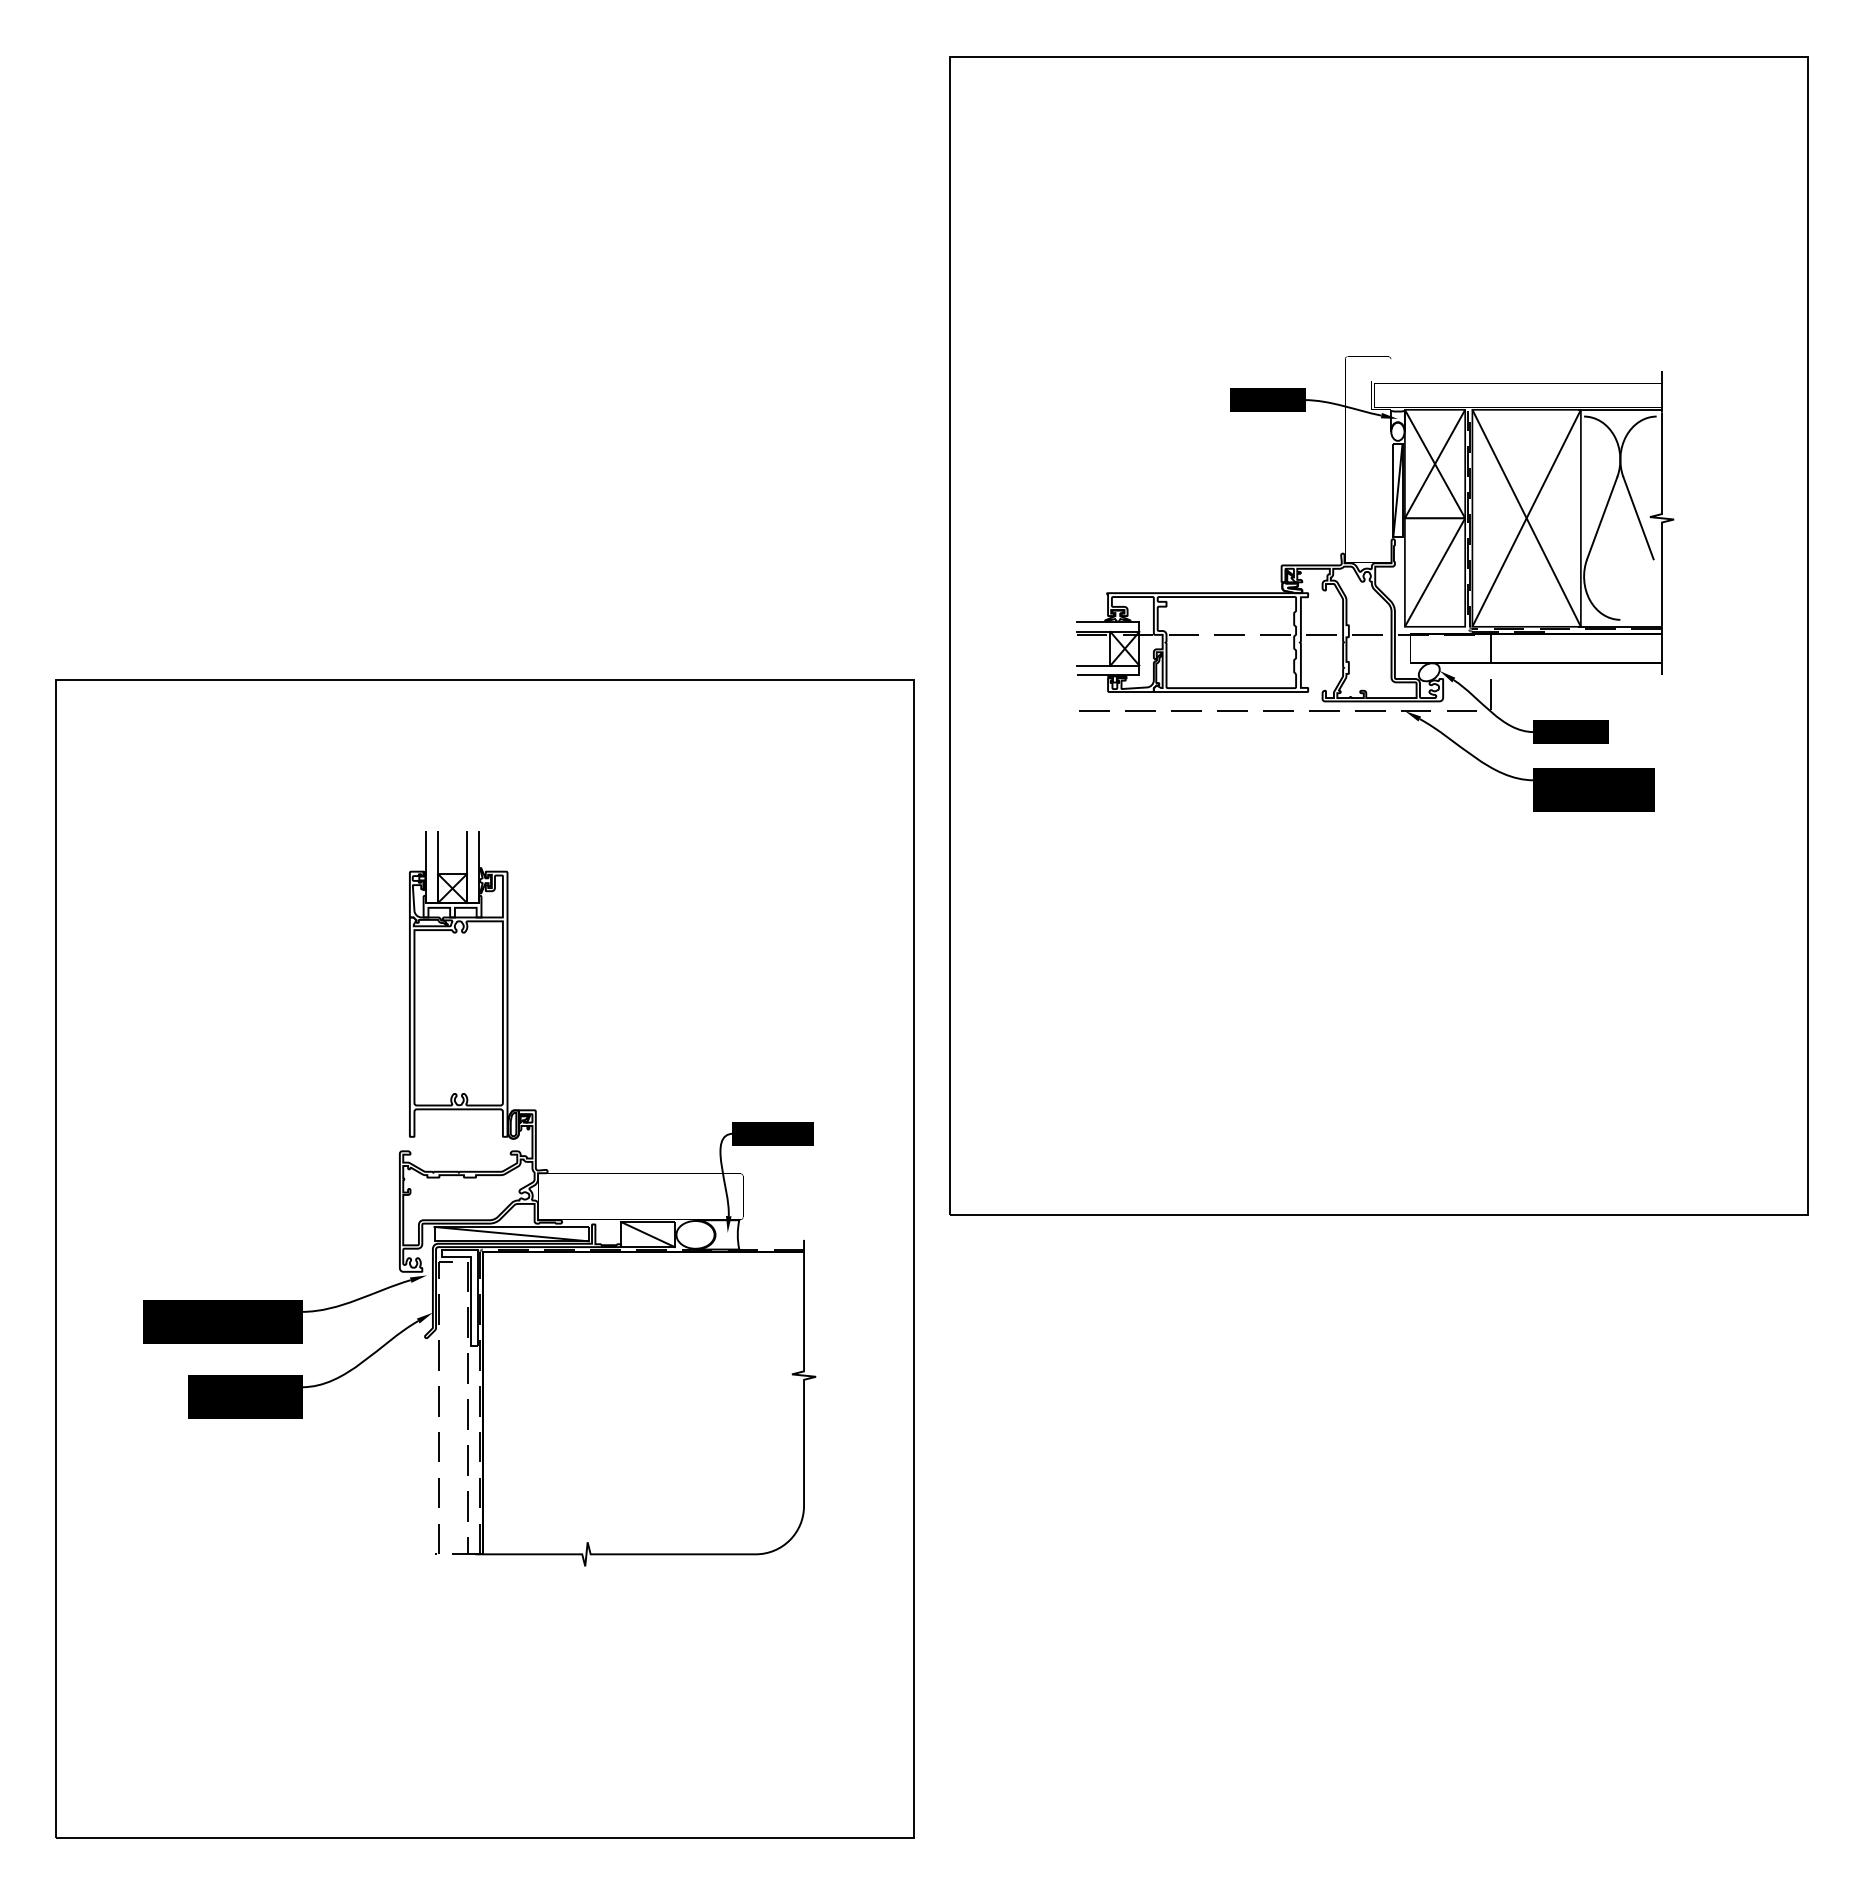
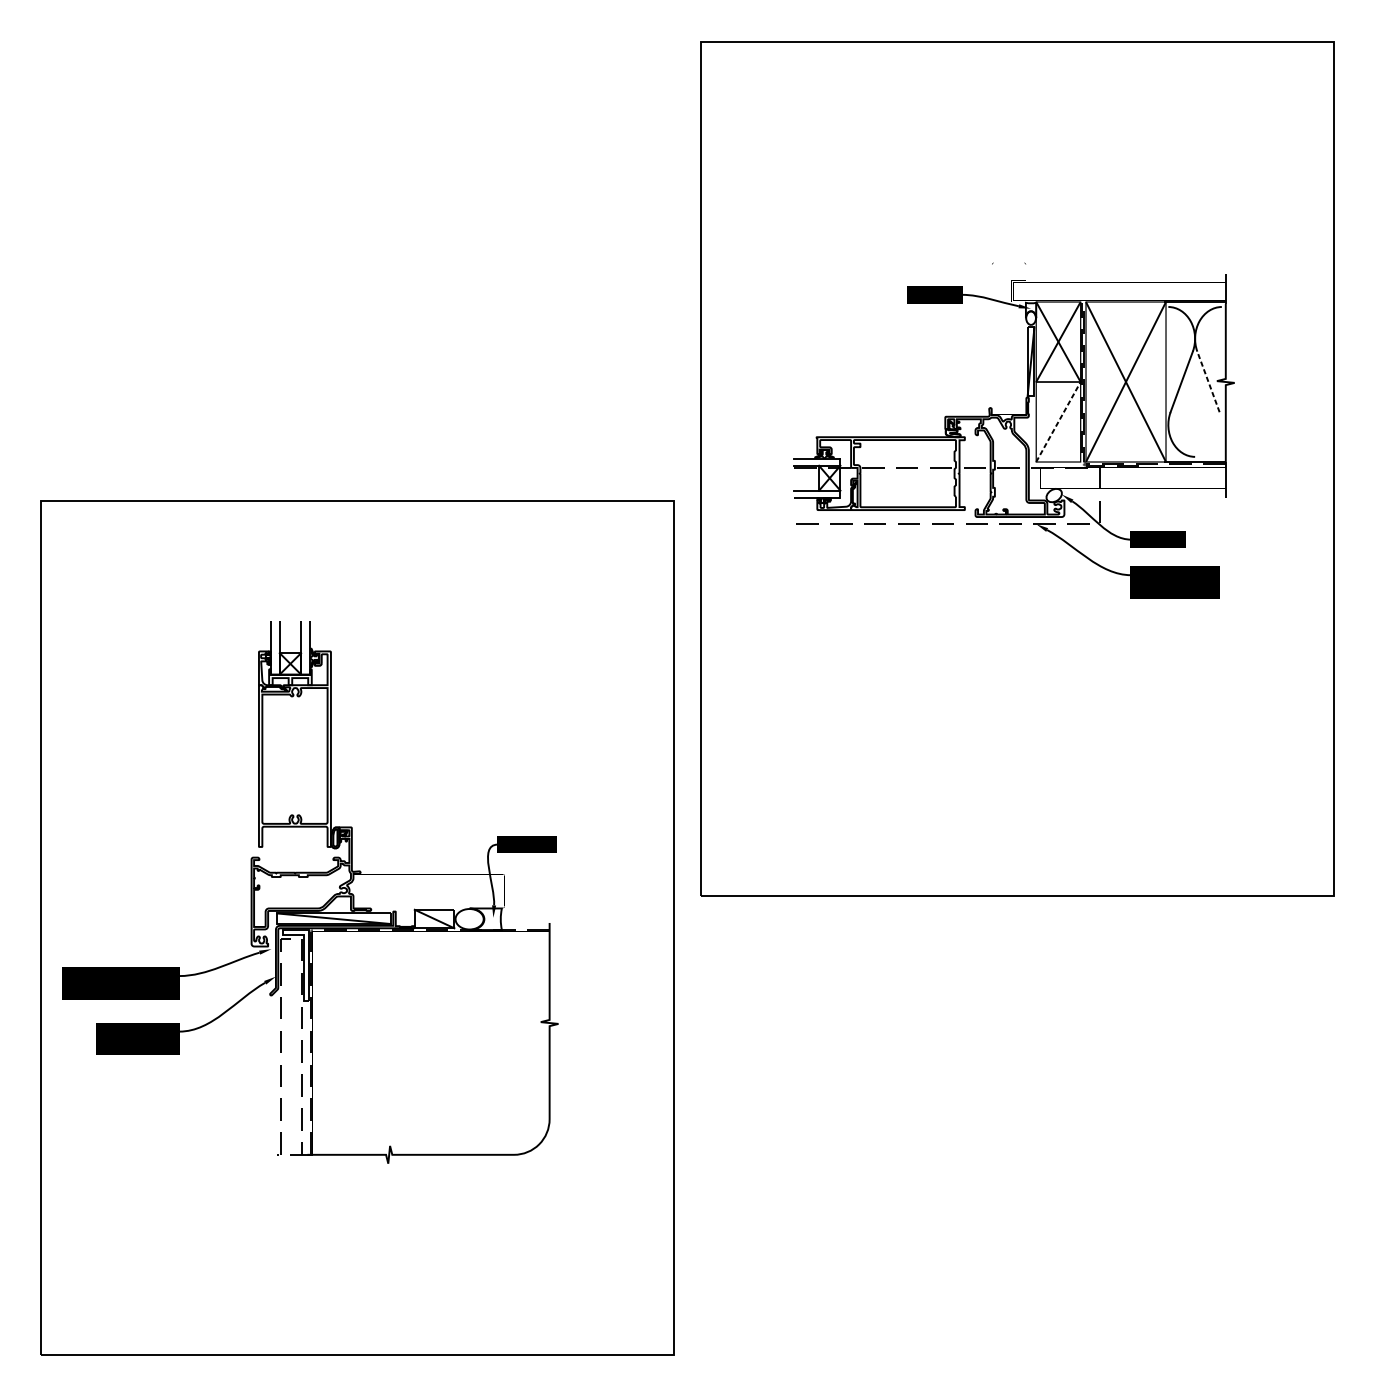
line: (1638, 518) -> (1208, 382), solid -> dashed
line: (1435, 572) -> (1058, 421), solid -> dashed
part: (479, 1198) -> (310, 892), moved

